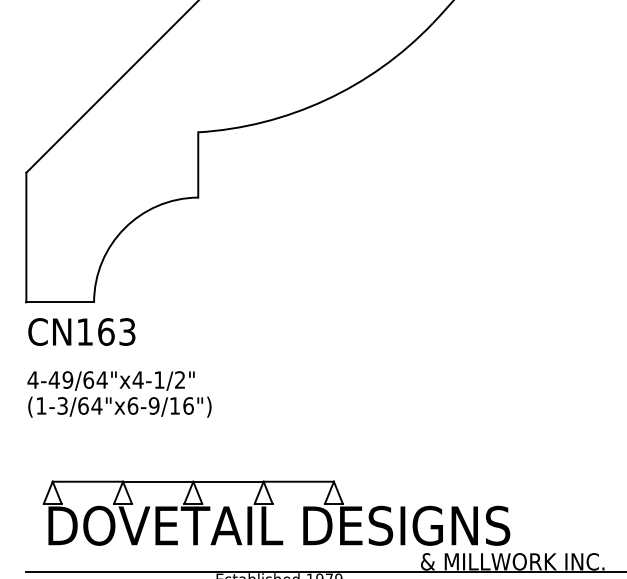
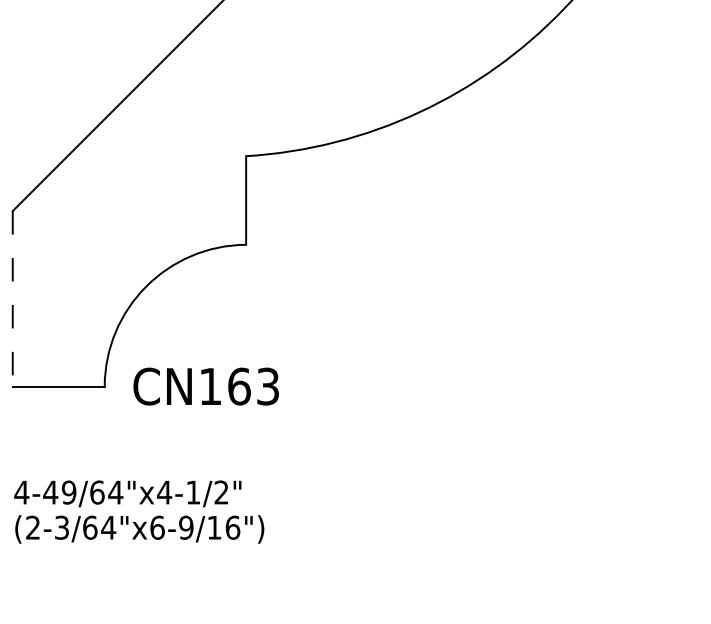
line: (26, 237) -> (12, 298), solid -> dashed
text: (81, 331) -> (205, 385), moved
text: (41, 405) -> (33, 527), (1-3/64"x6-9/16") -> (2-3/64"x6-9/16")

